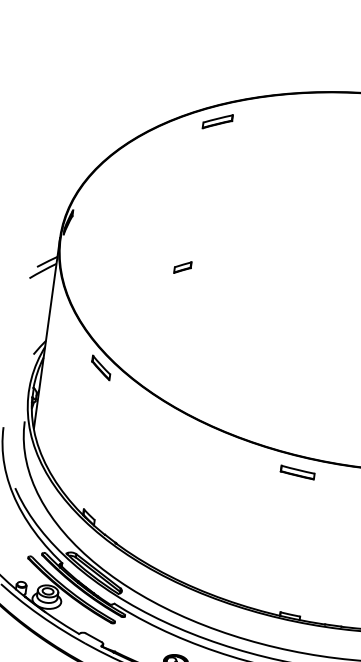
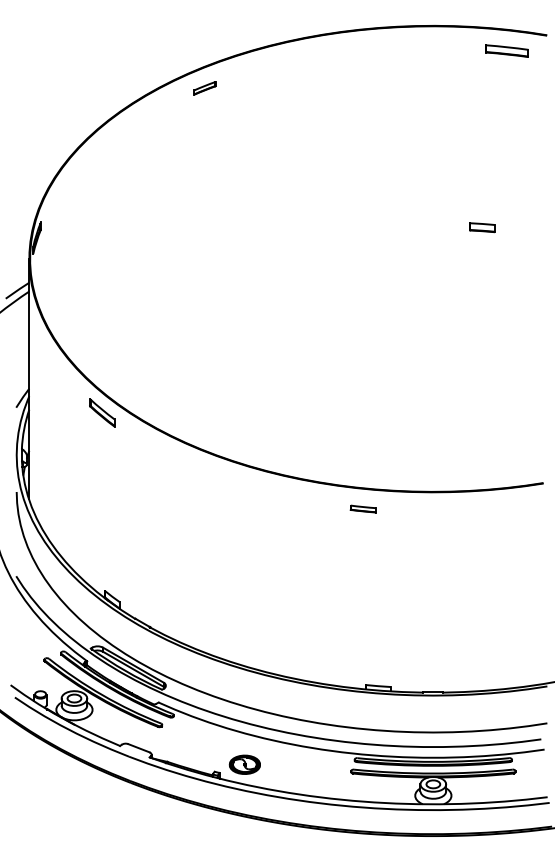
part: (217, 121) -> (204, 88), size x0.6
part: (182, 267) -> (186, 274), removed
part: (297, 472) -> (363, 508), size x0.6

